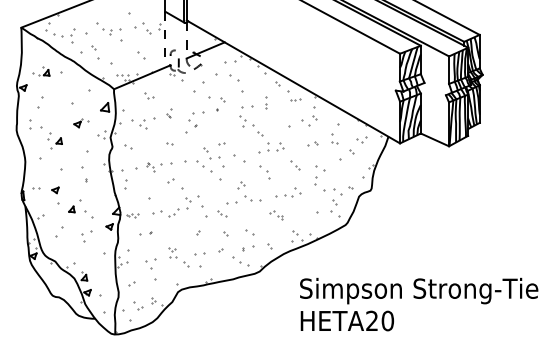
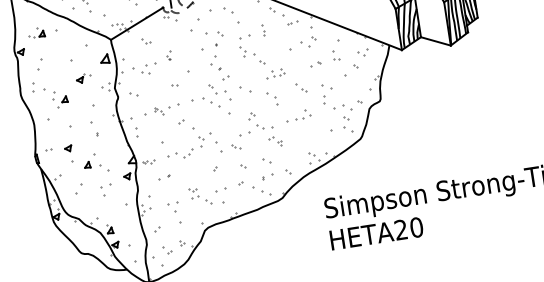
part: (192, 119) -> (215, 62), moved
part: (271, 147) -> (275, 73), size x0.7
part: (276, 215) -> (275, 141), moved

